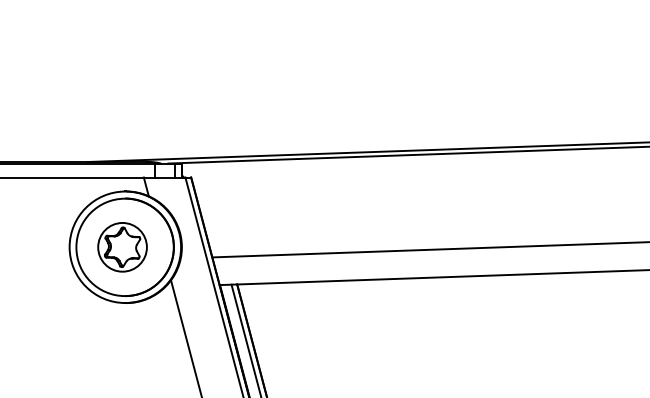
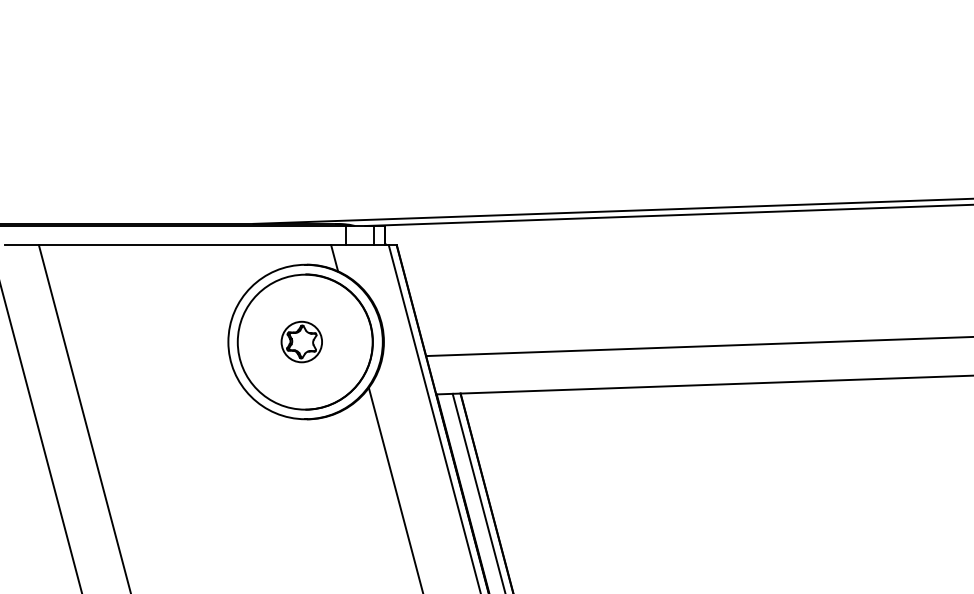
part: (122, 246) -> (301, 341), size x0.6

